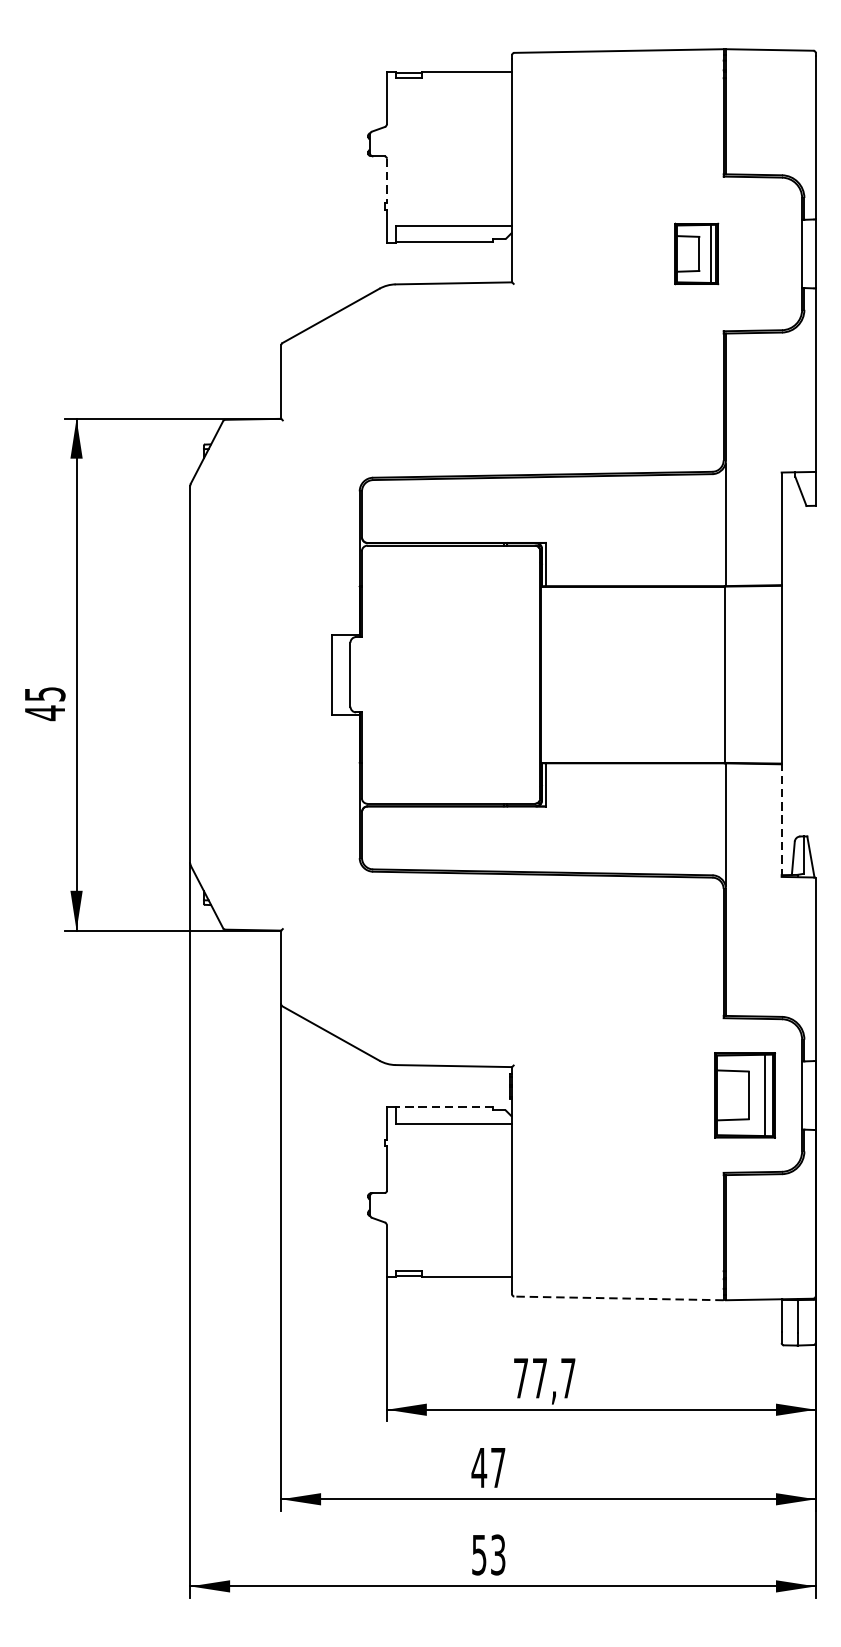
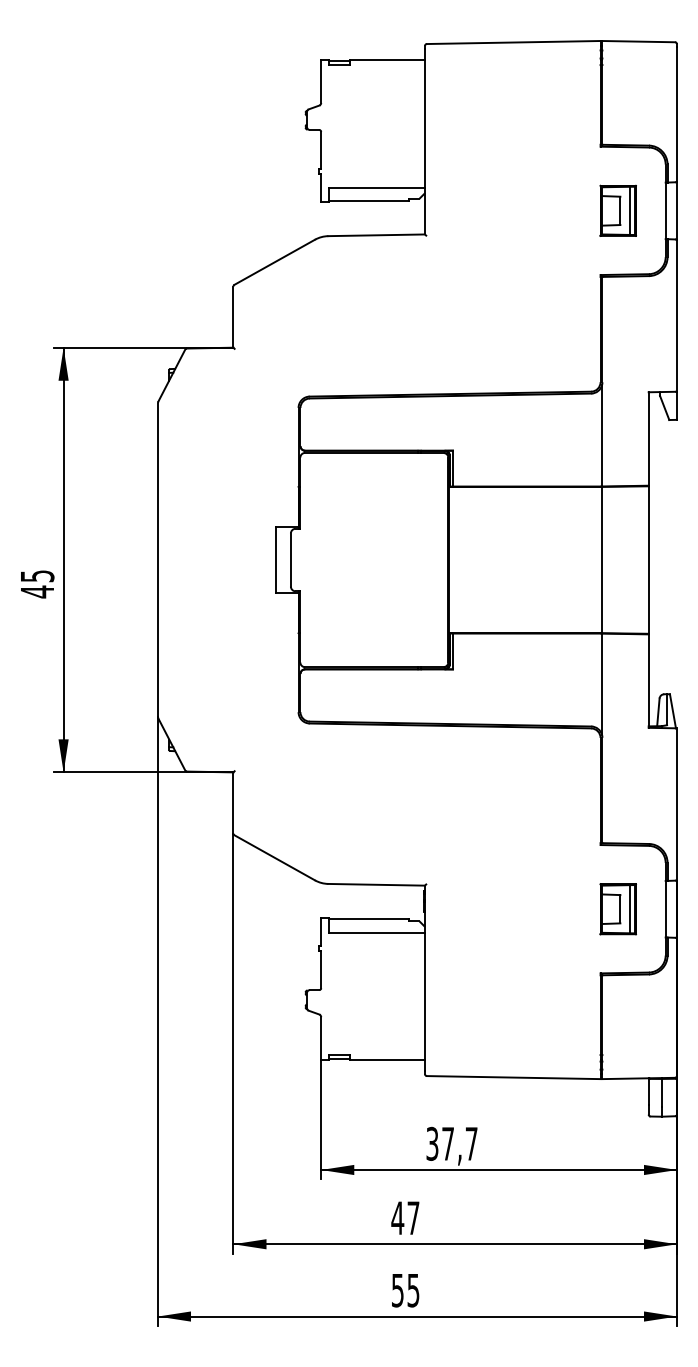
line: (387, 181) -> (321, 150), dashed -> solid
part: (695, 253) -> (617, 210), moved
line: (781, 821) -> (648, 681), dashed -> solid
part: (744, 1095) -> (617, 909), size x0.71
line: (443, 1106) -> (368, 918), dashed -> solid
line: (618, 1298) -> (513, 1077), dashed -> solid
text: (521, 1377) -> (432, 1143), 77,7 -> 37,7
text: (498, 1553) -> (413, 1289), 53 -> 55

